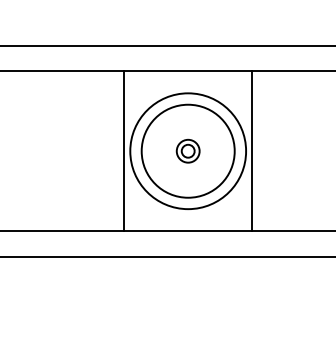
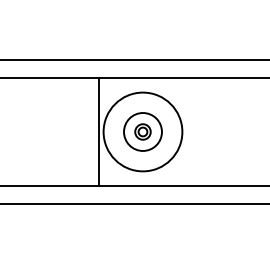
circle: (187, 150) -> (142, 131), size x0.6
line: (252, 150) -> (186, 131), removed

